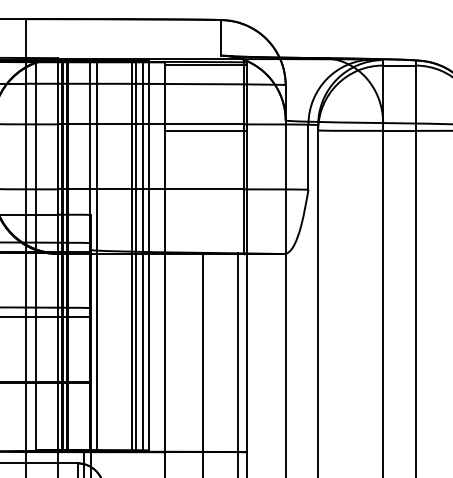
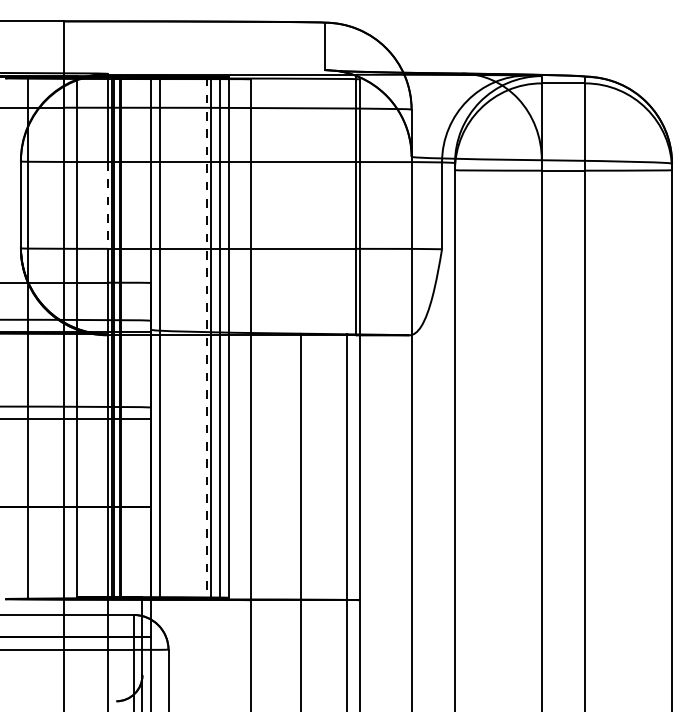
line: (205, 64) -> (304, 82), removed
line: (205, 130) -> (304, 170), removed
line: (58, 156) -> (107, 205), solid -> dashed
line: (132, 256) -> (206, 338), solid -> dashed

